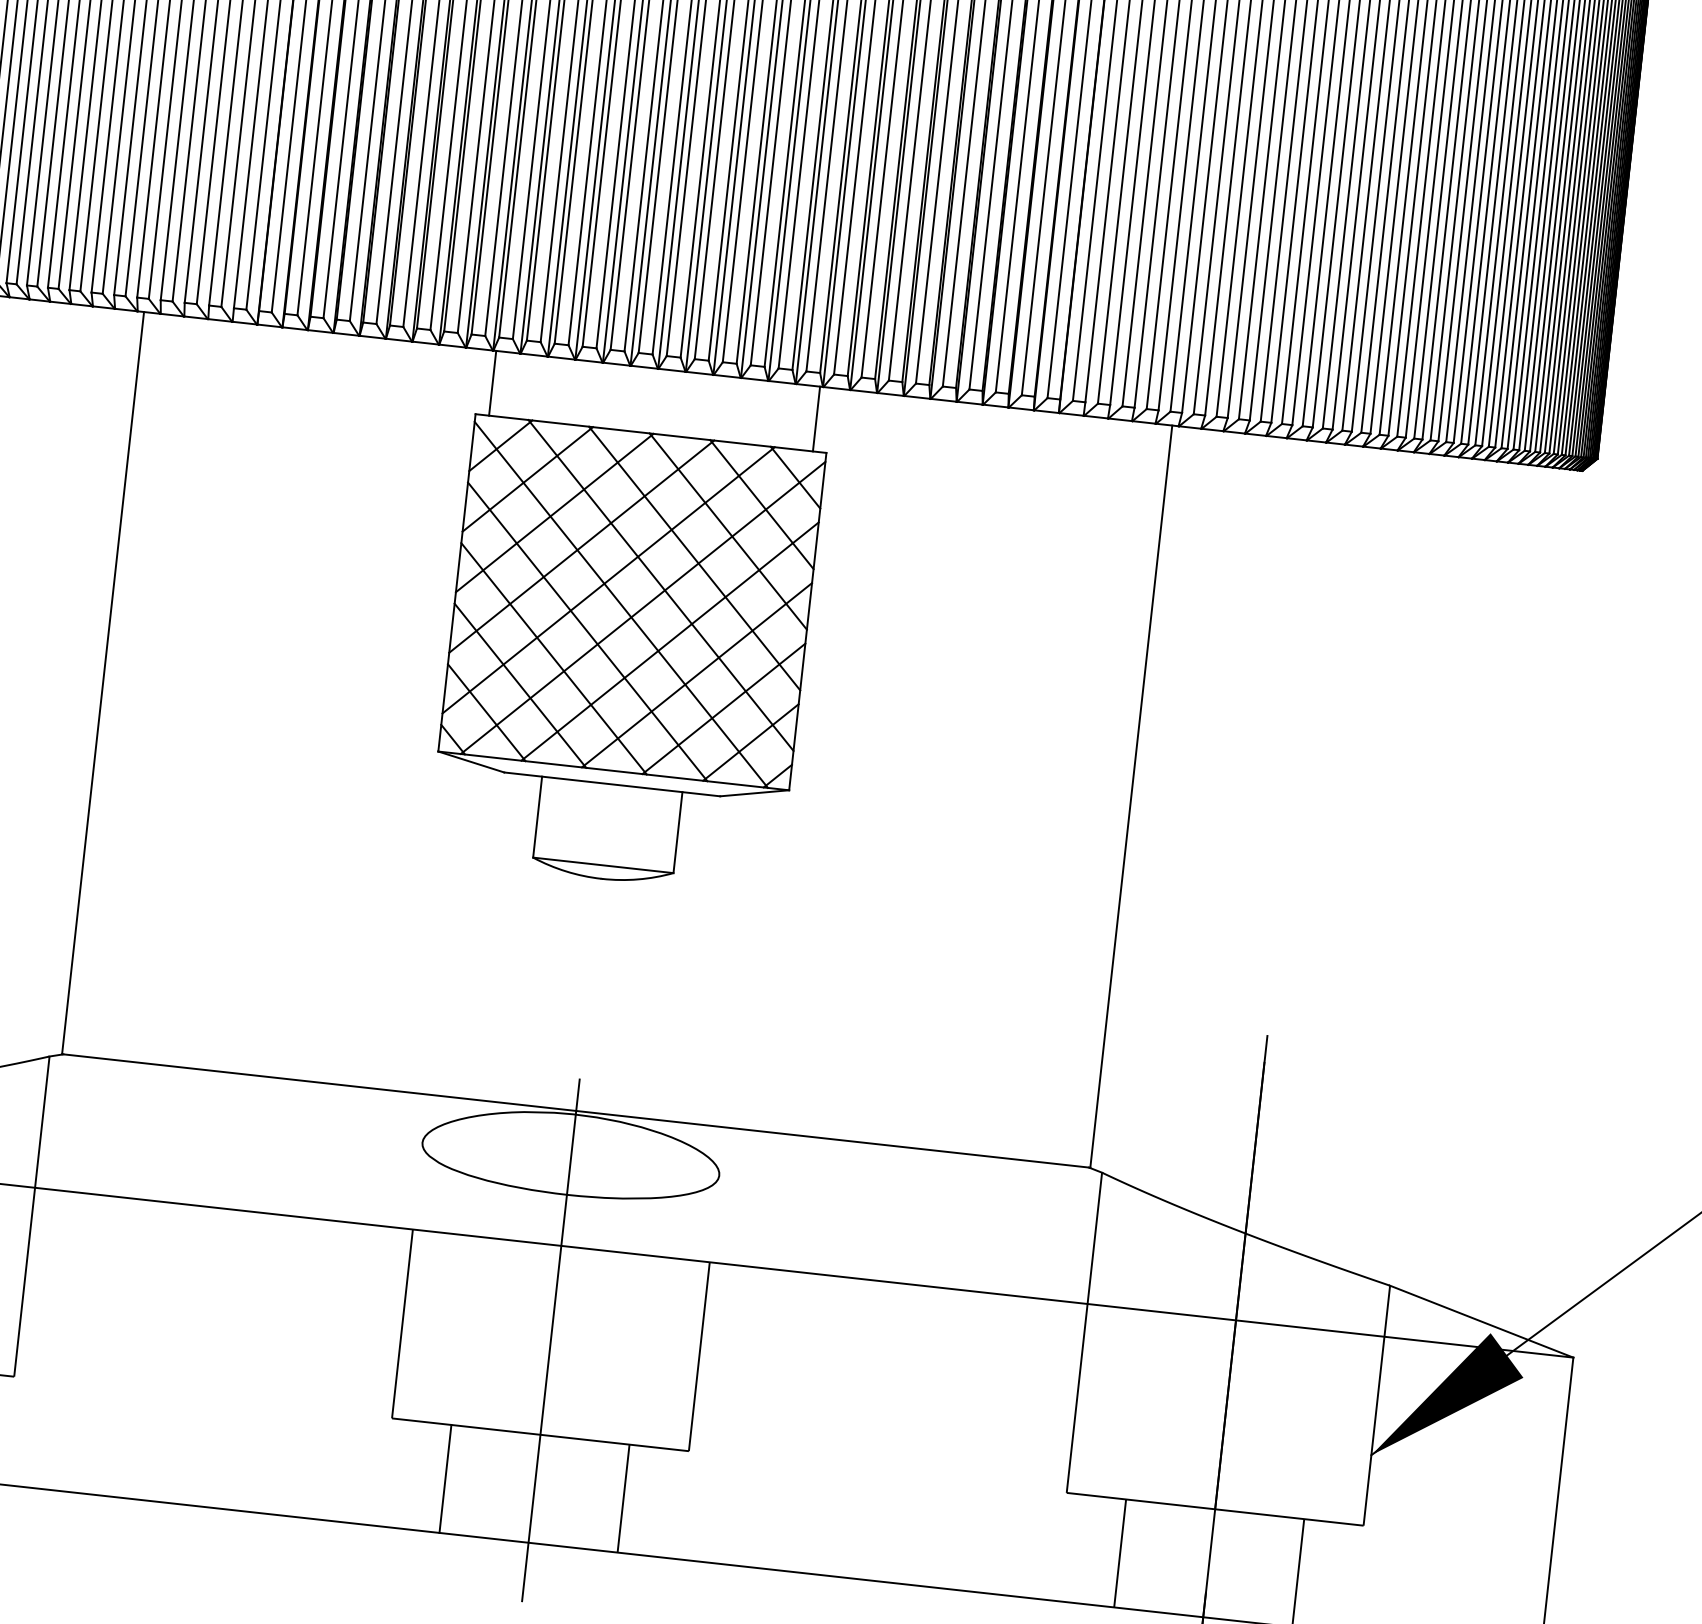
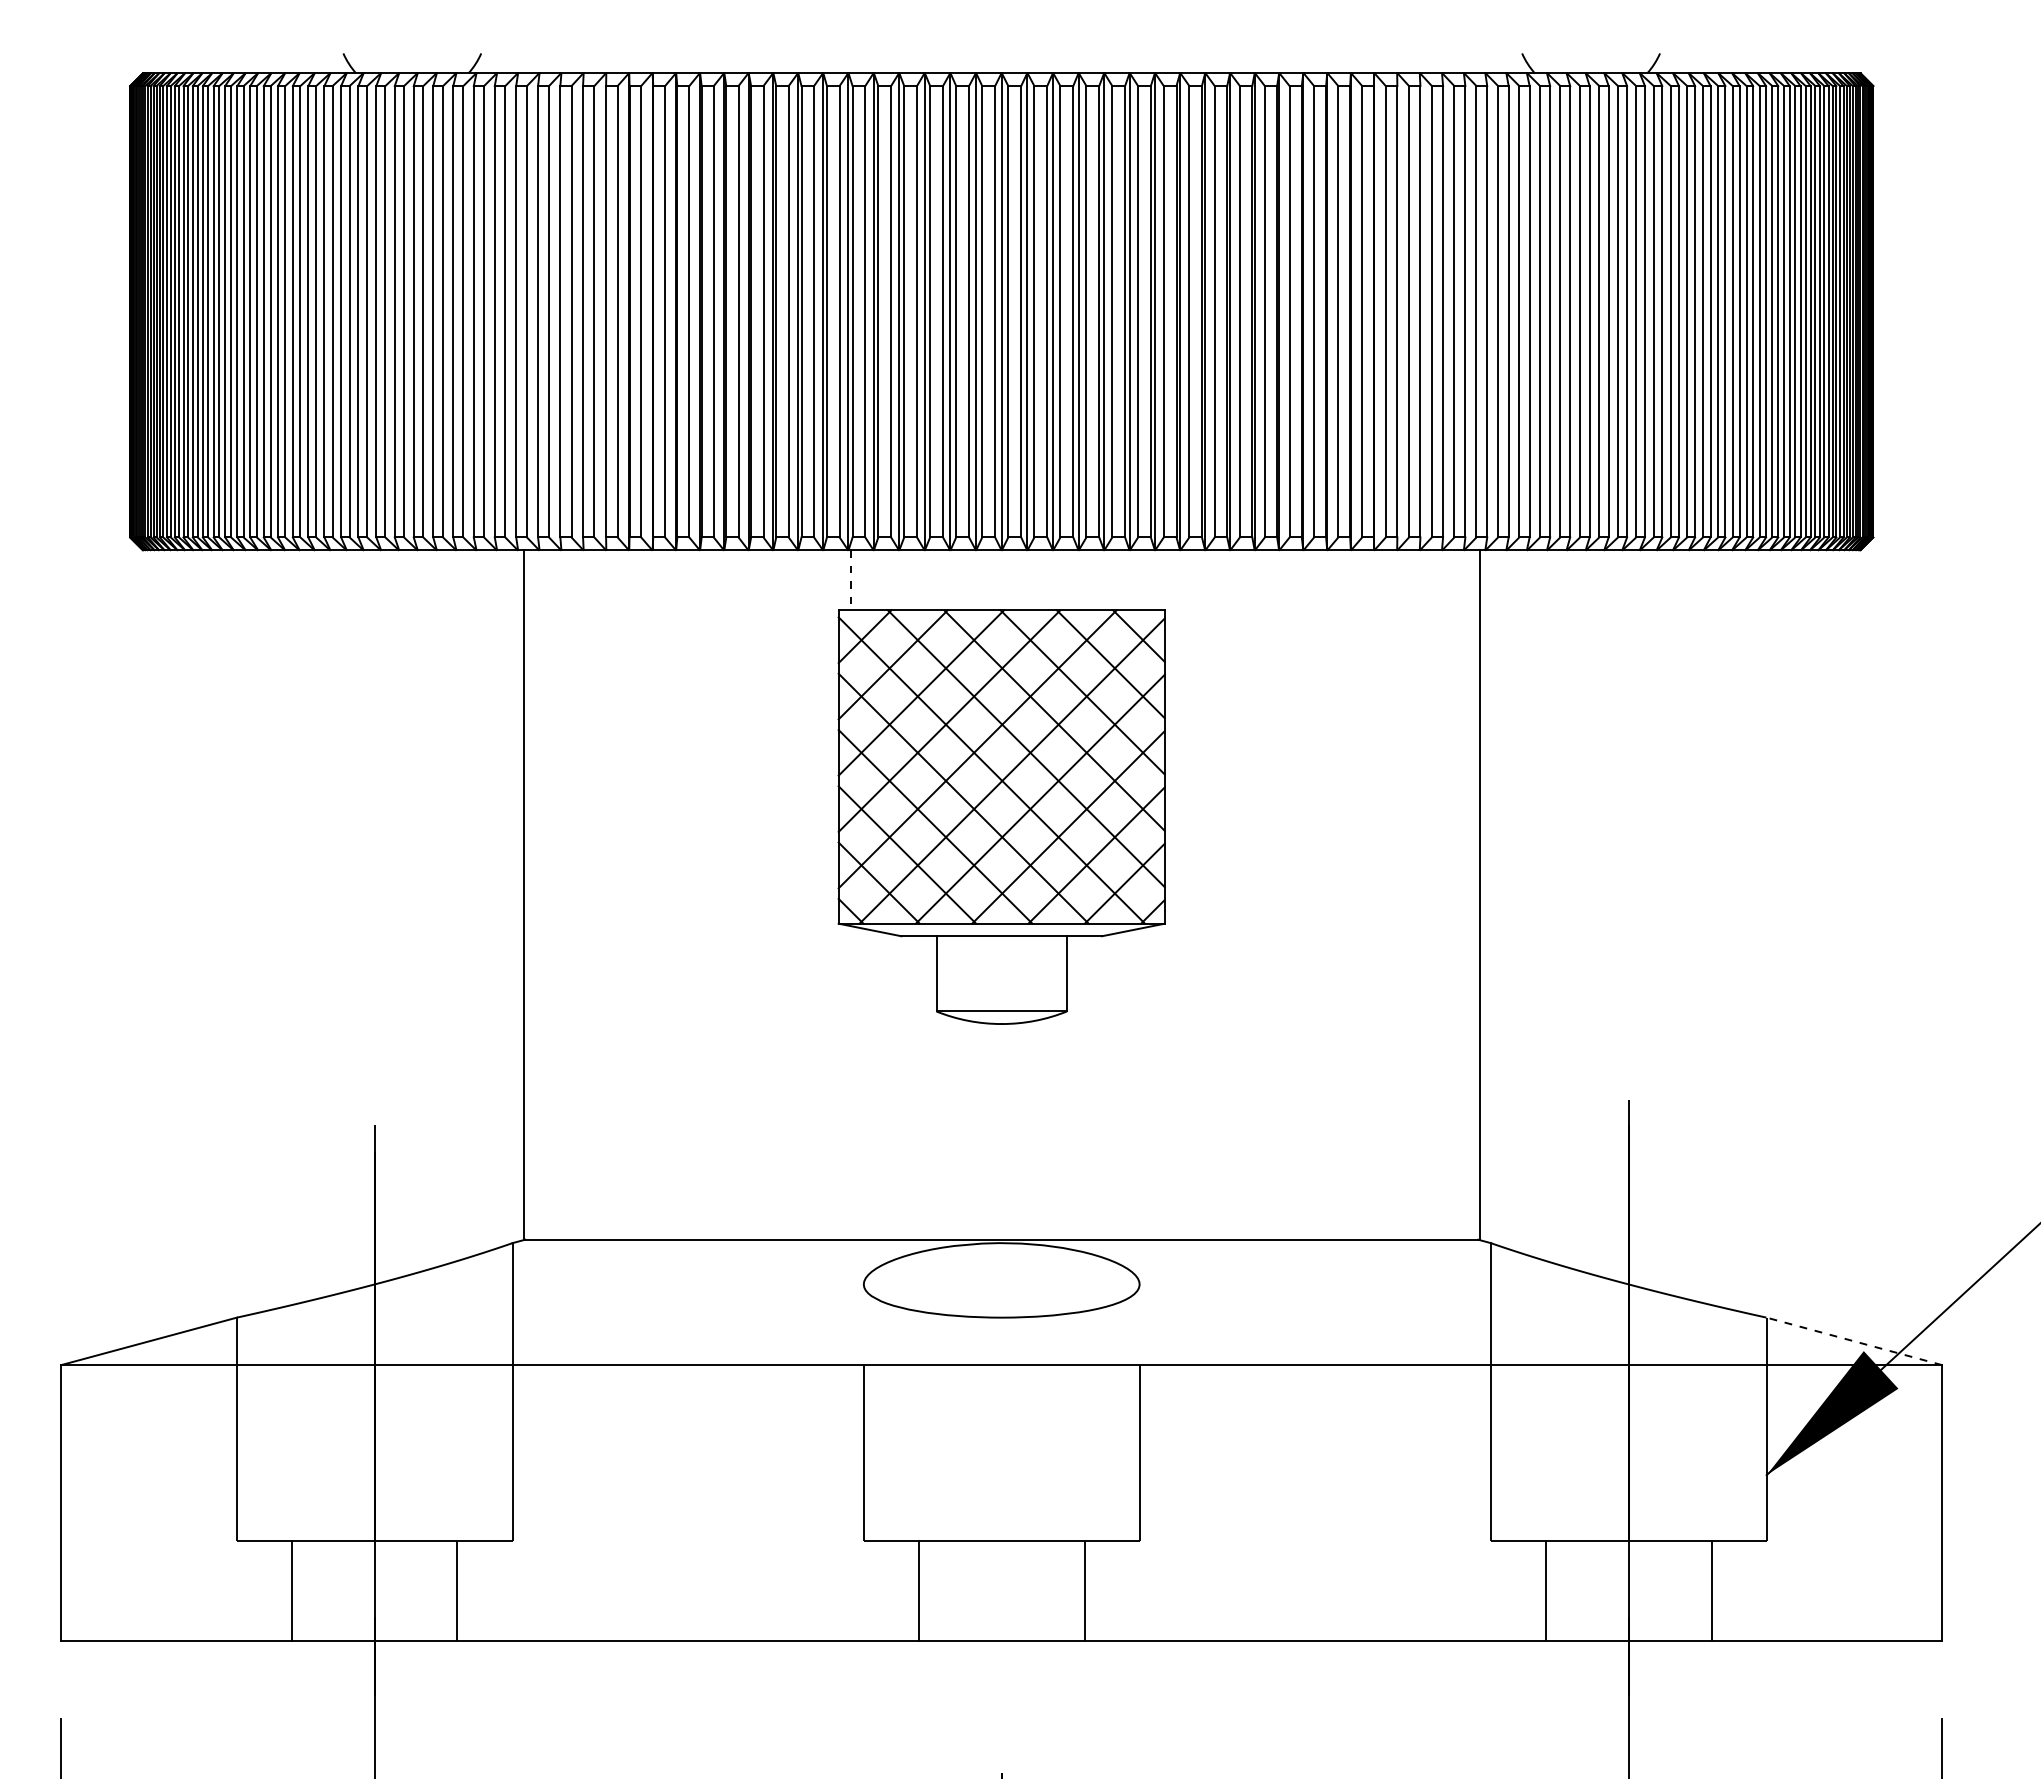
line: (492, 383) -> (851, 580), solid -> dashed
line: (816, 419) -> (1152, 580), removed
line: (1480, 1321) -> (1853, 1341), solid -> dashed
line: (550, 1339) -> (1001, 1452), removed

